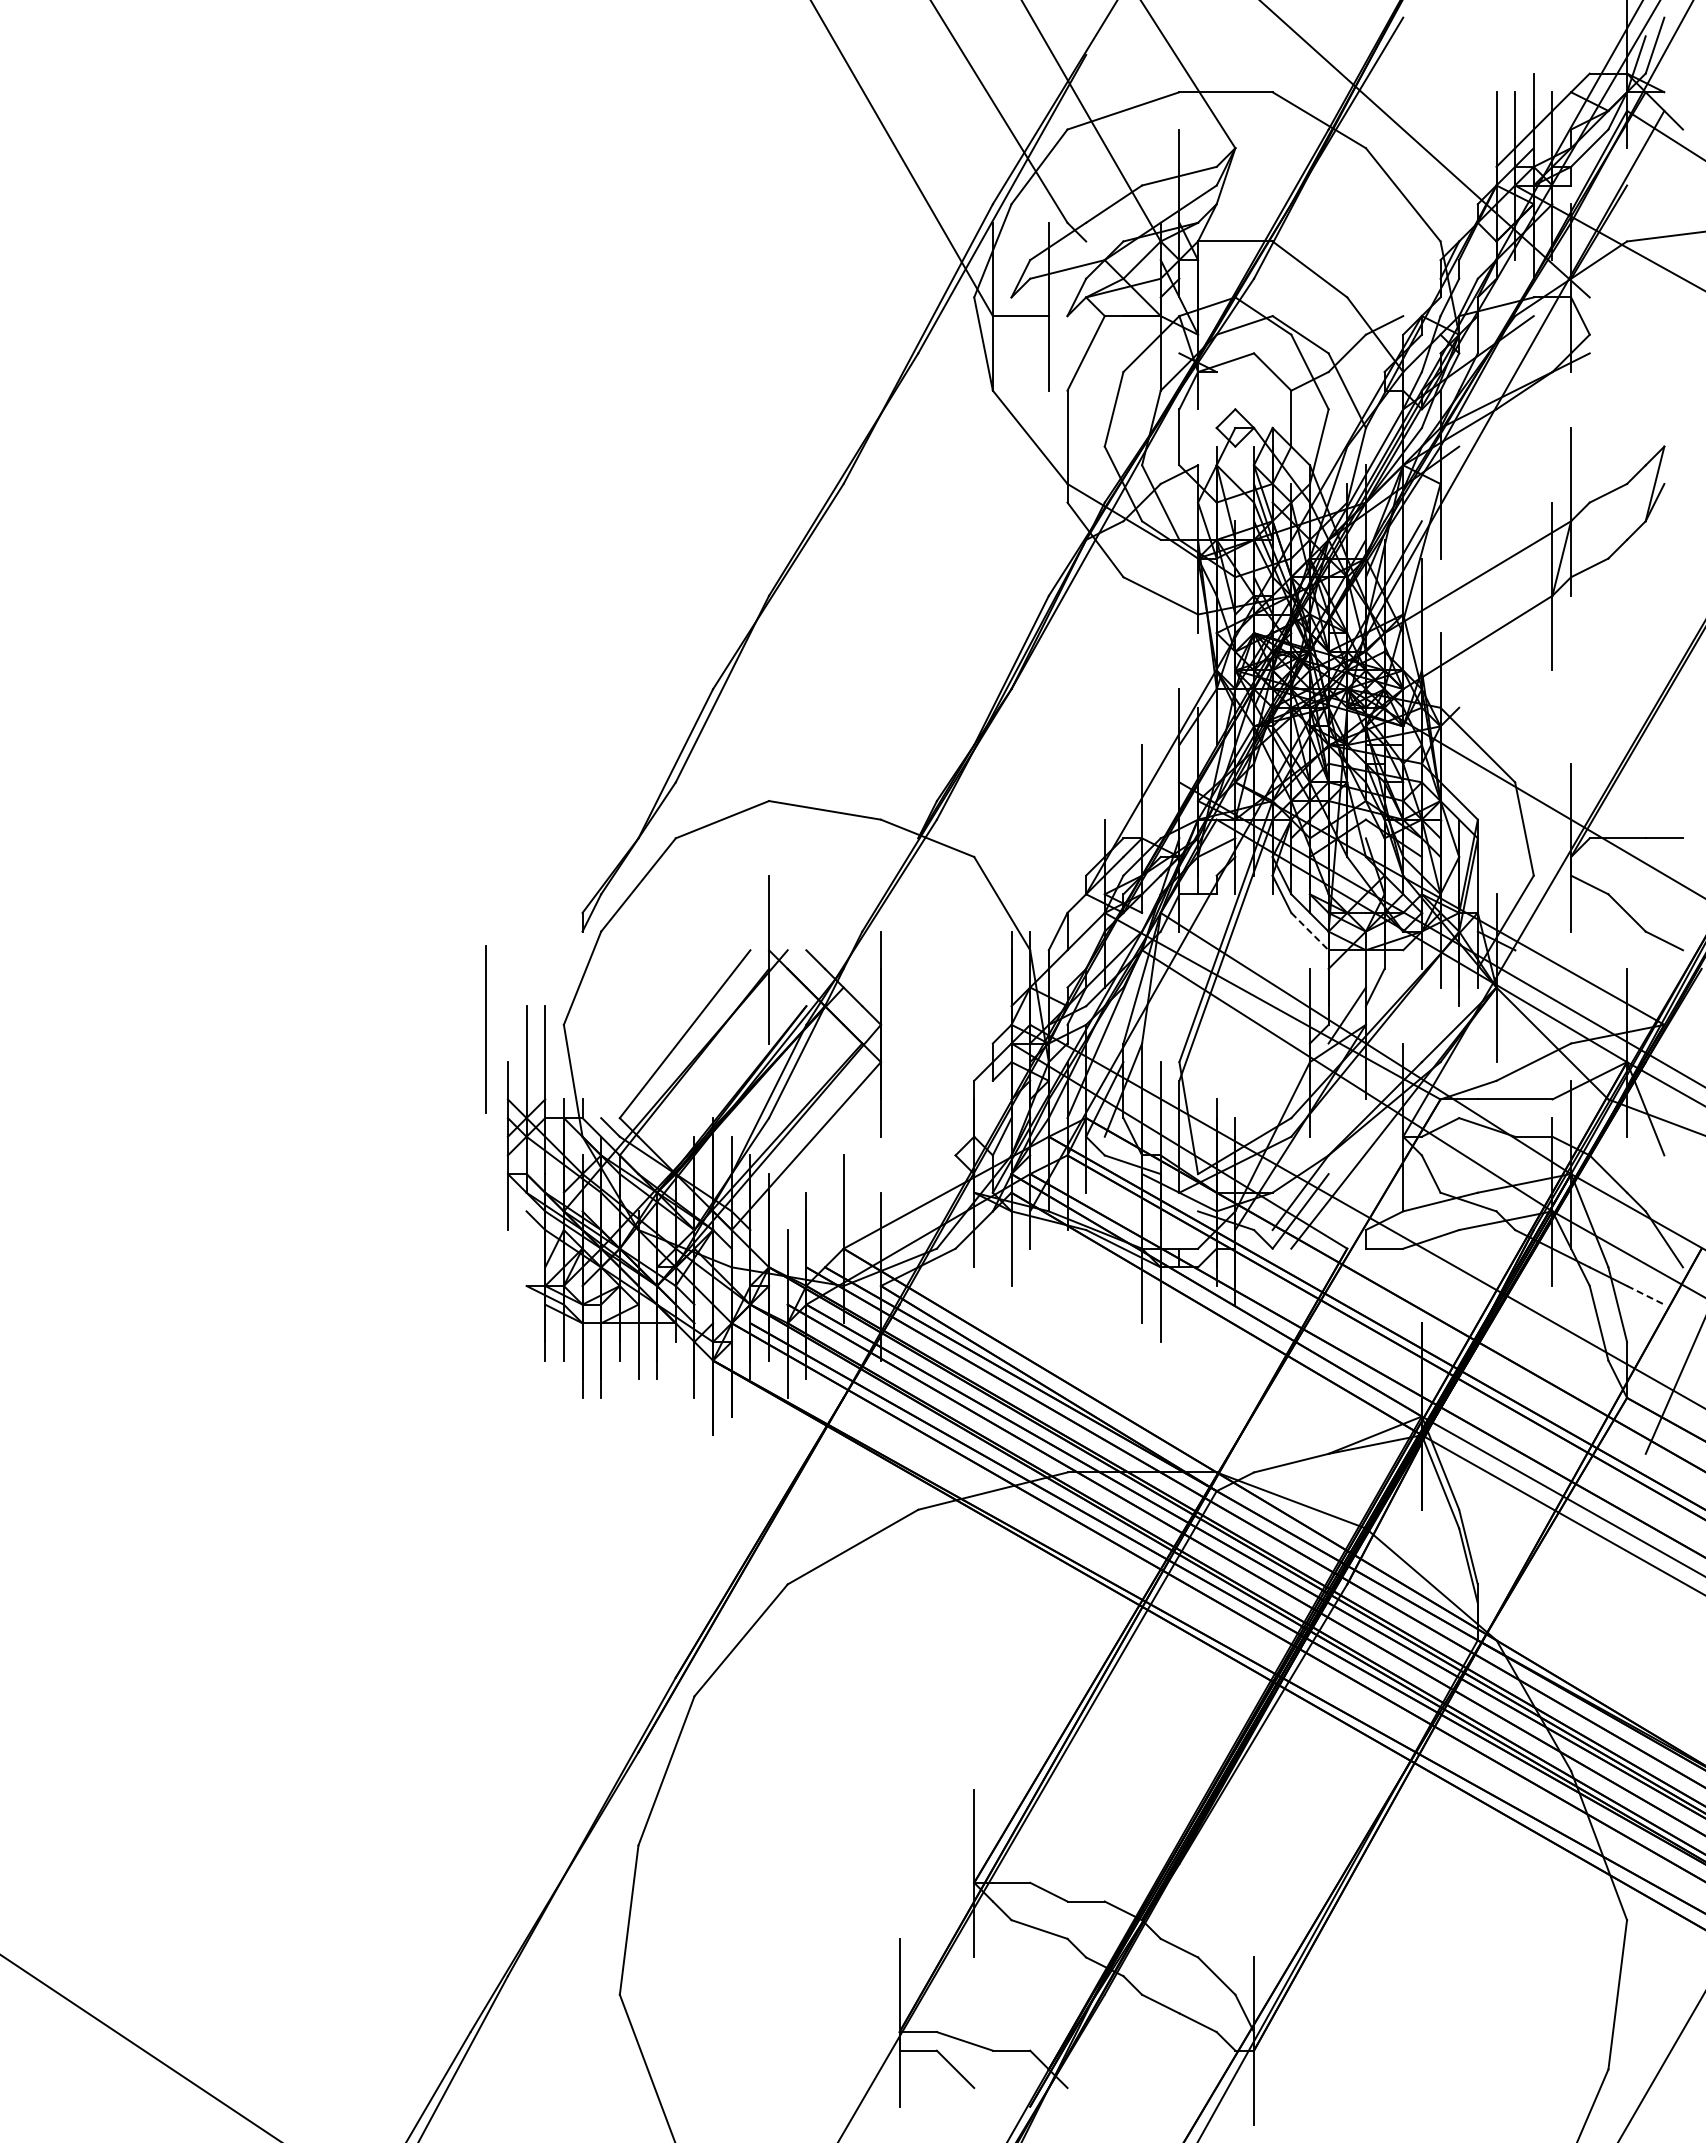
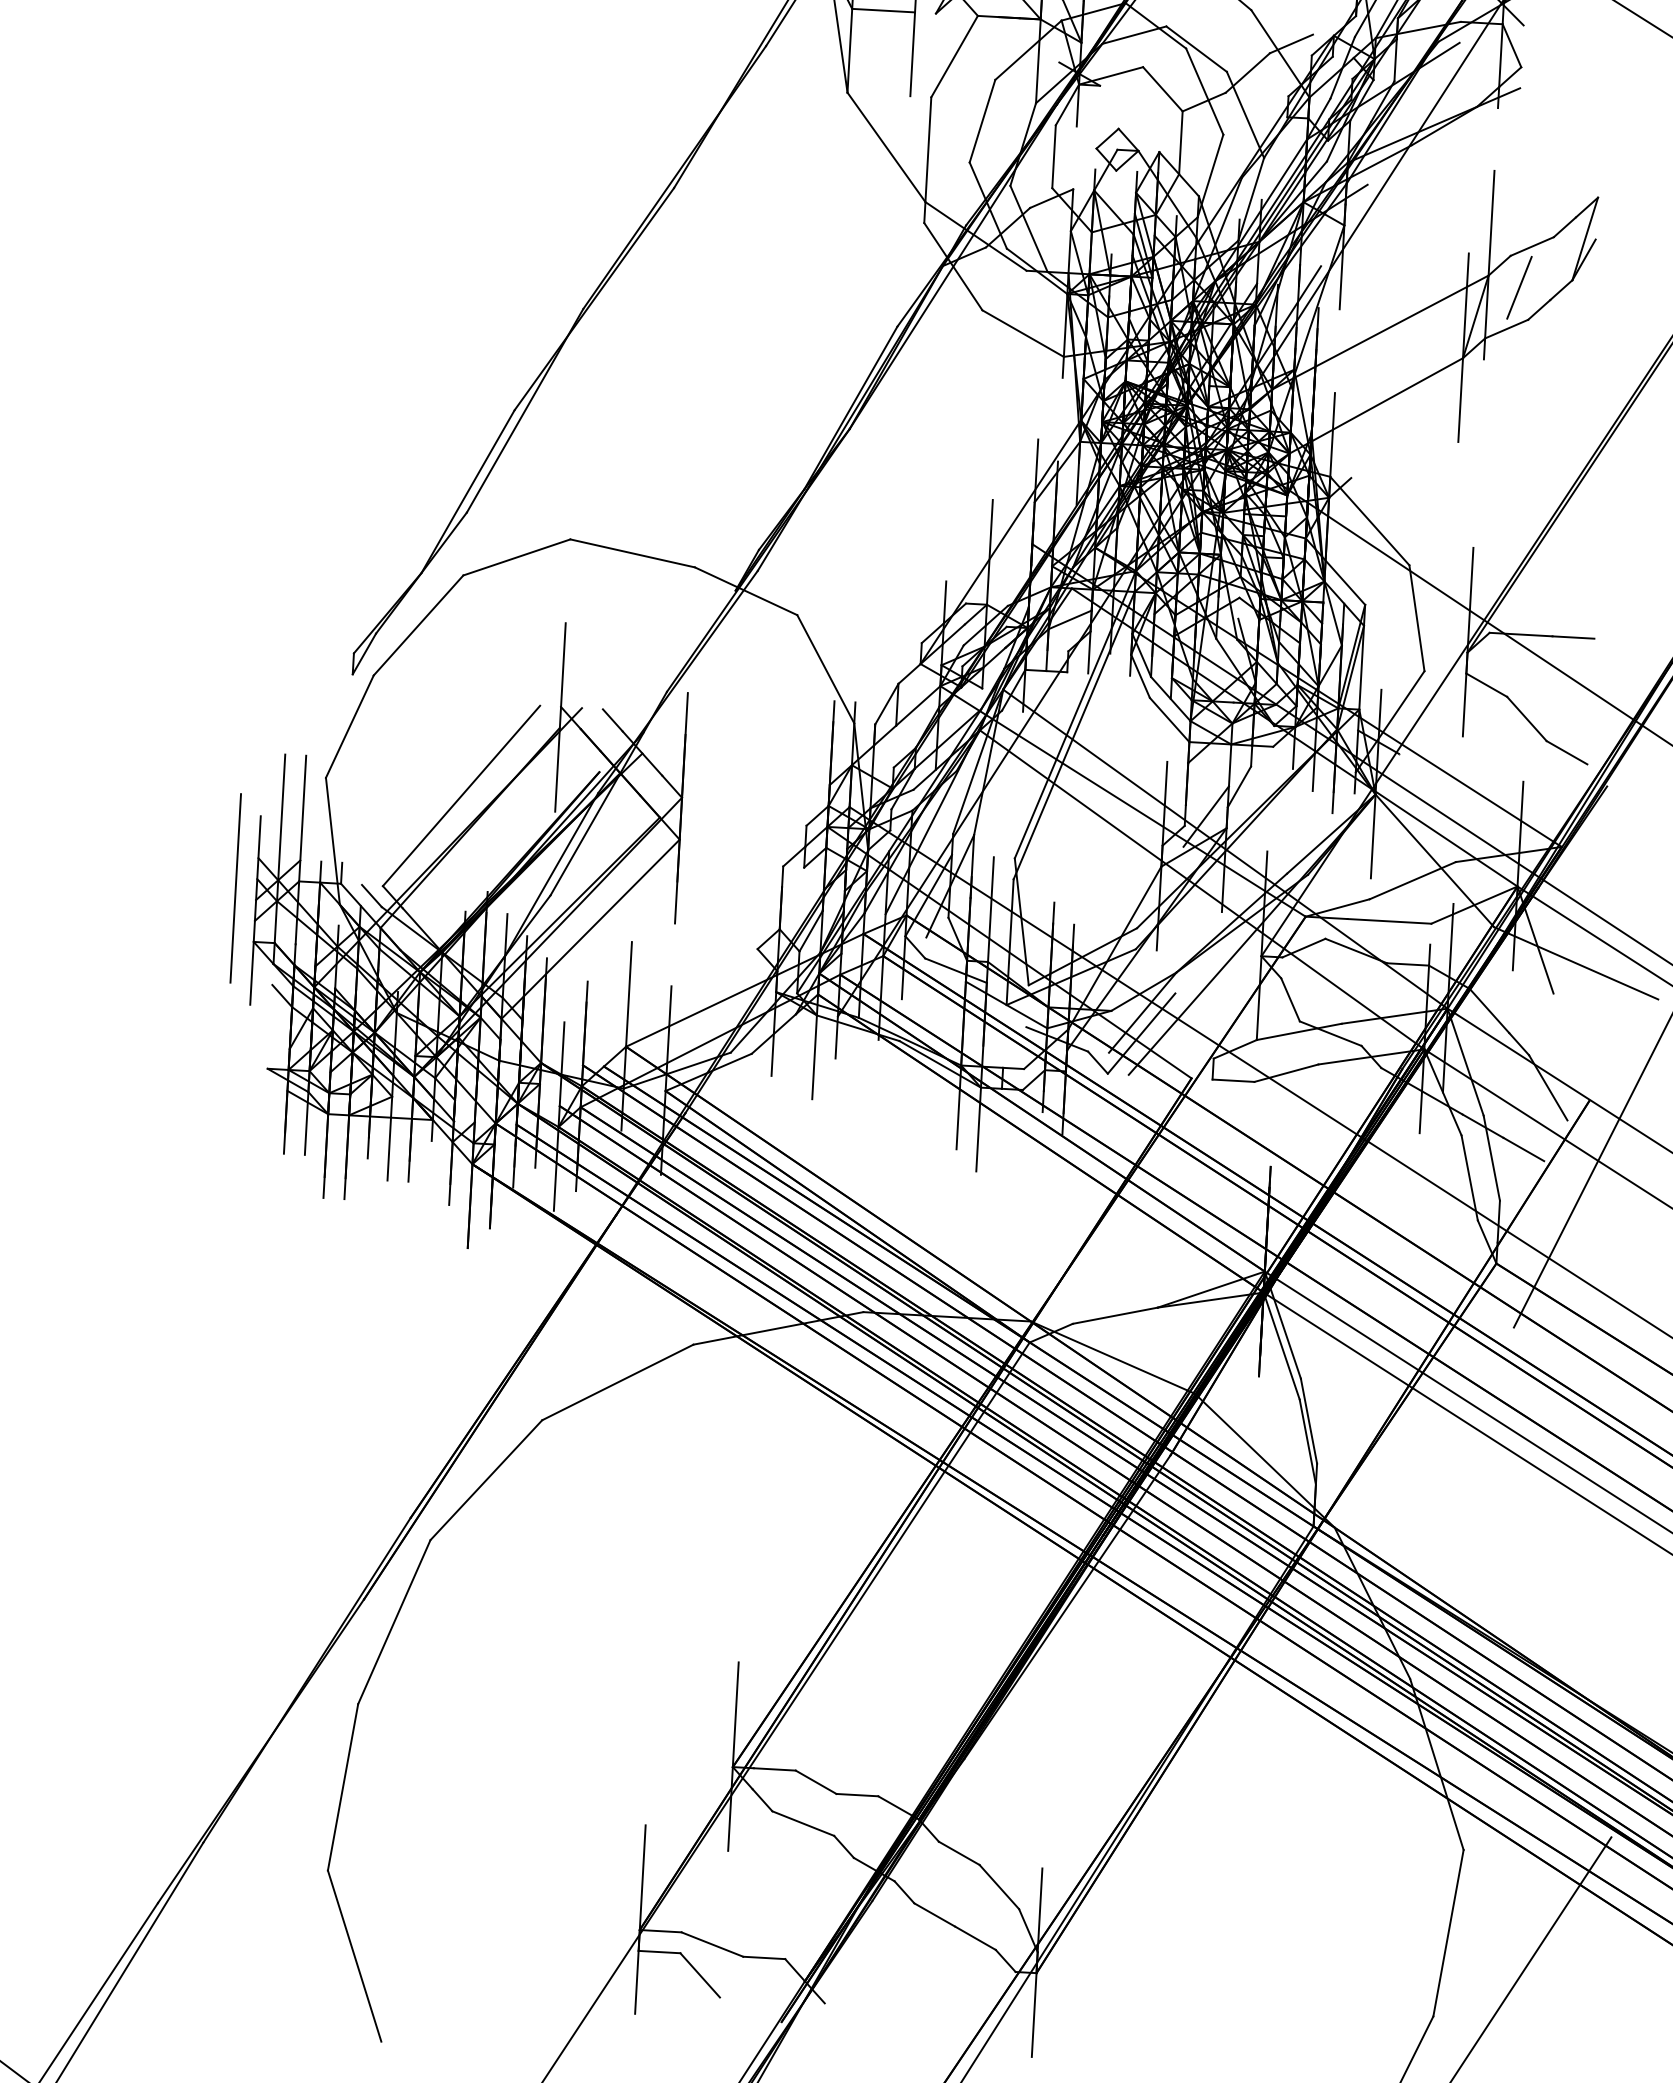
line: (1598, 530) -> (1518, 287), added
line: (1310, 931) -> (1170, 719), dashed -> solid
line: (485, 1029) -> (234, 888), moved
line: (1645, 1295) -> (1523, 1149), dashed -> solid

